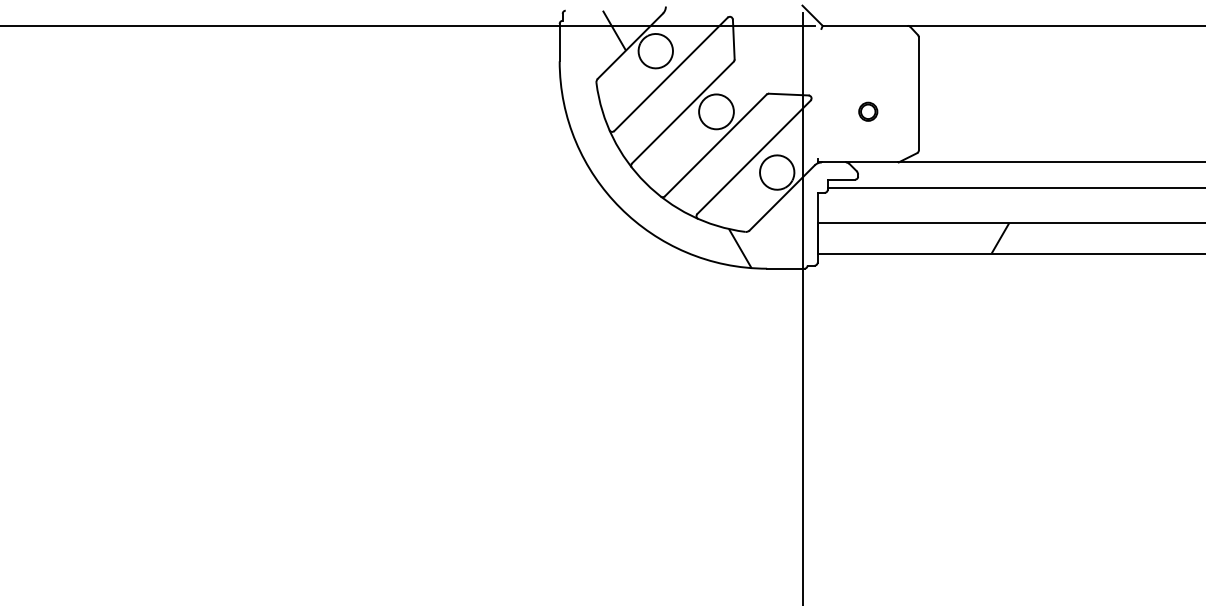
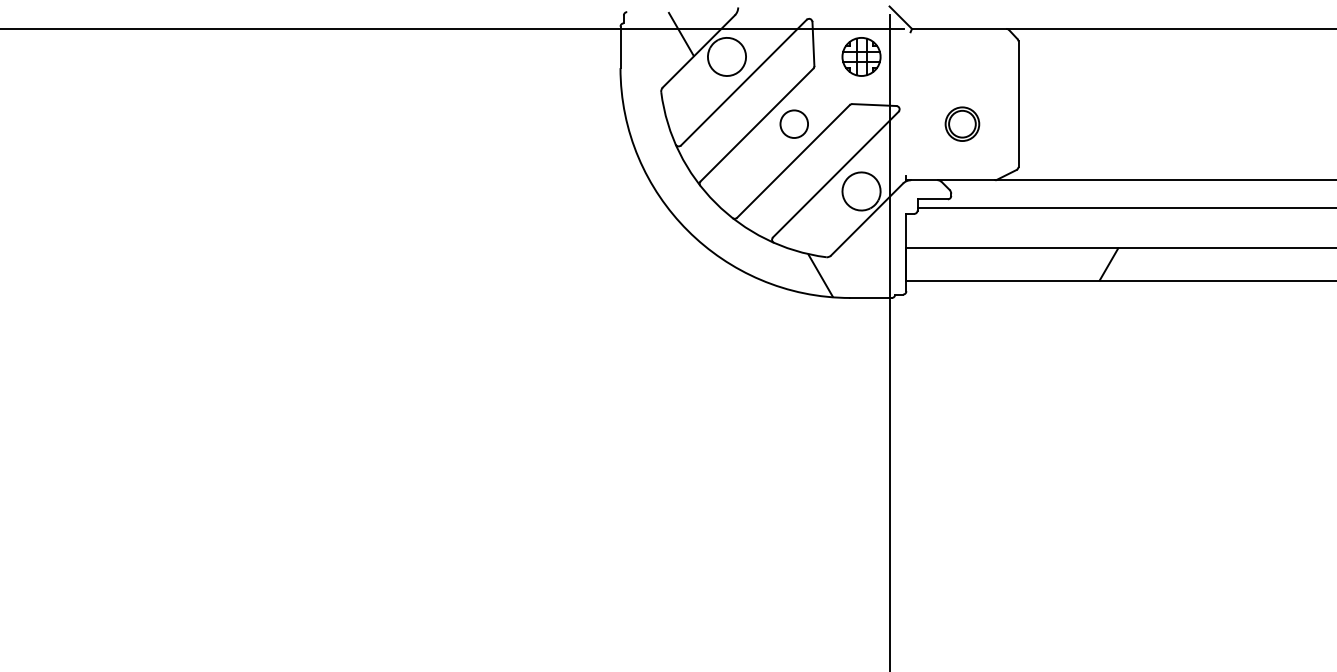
part: (777, 50) -> (861, 56), added
circle: (716, 111) -> (794, 123), size x0.71
part: (868, 111) -> (962, 123), size x1.67

